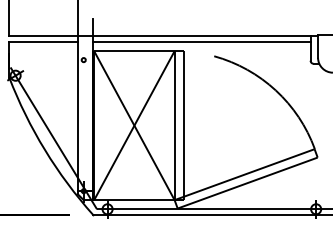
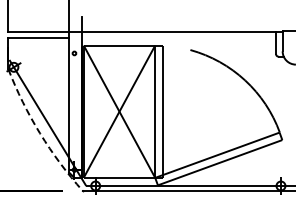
line: (201, 42) -> (179, 37), removed
arc: (45, 150) -> (40, 133), solid -> dashed

